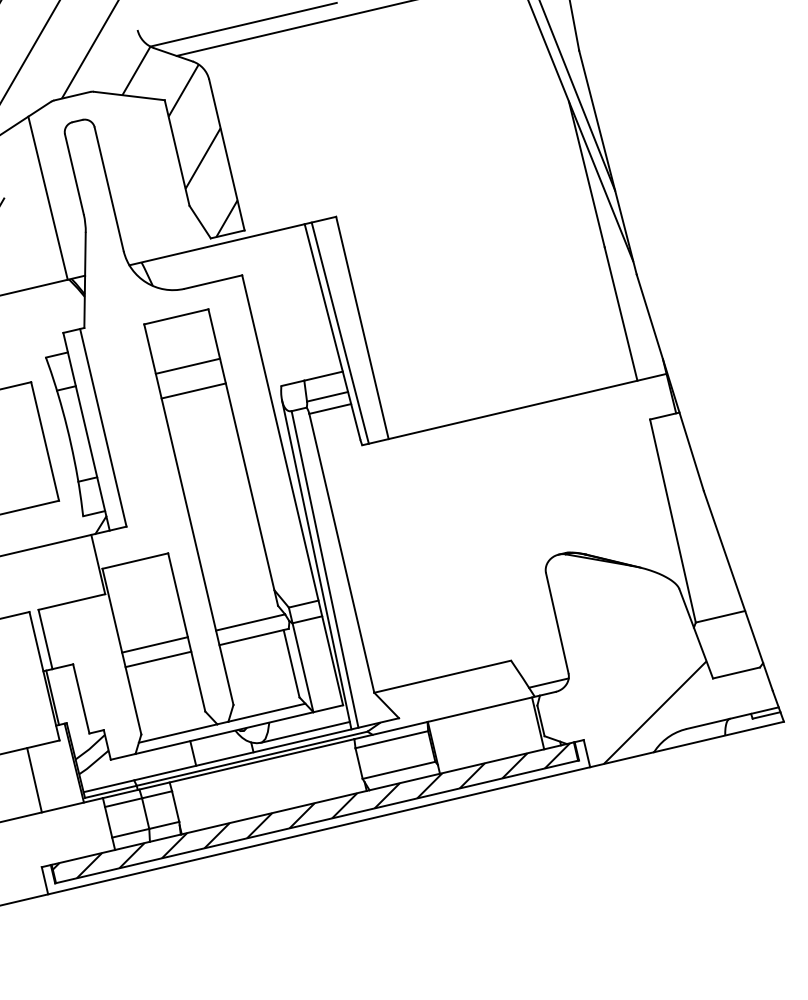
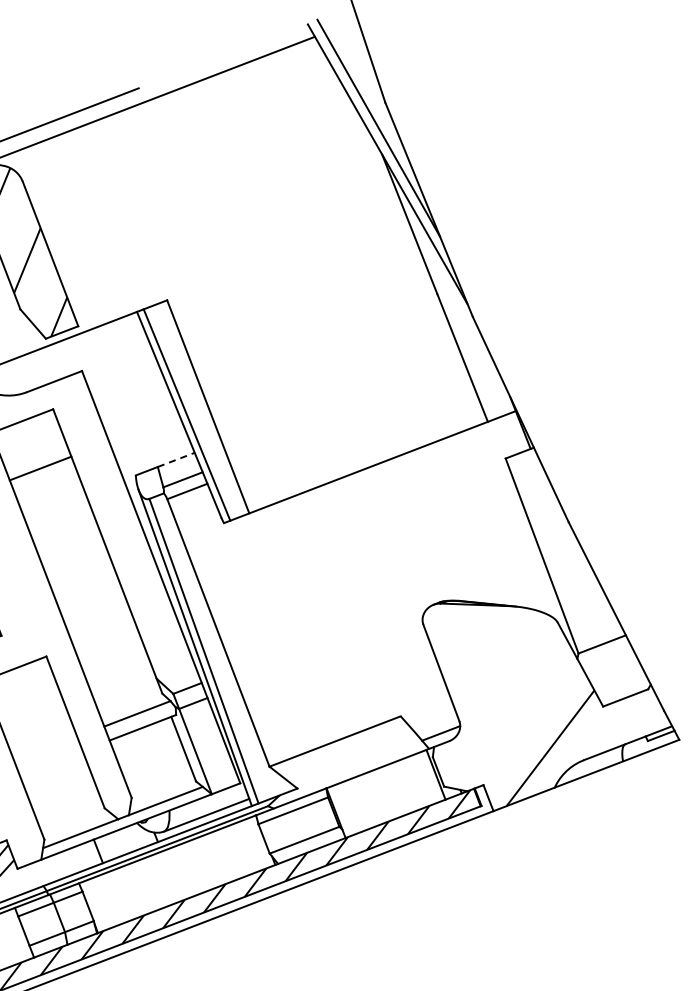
line: (323, 376) -> (176, 460), solid -> dashed
line: (193, 390) -> (49, 491), removed
line: (154, 644) -> (45, 748), removed
line: (158, 659) -> (51, 763), removed

